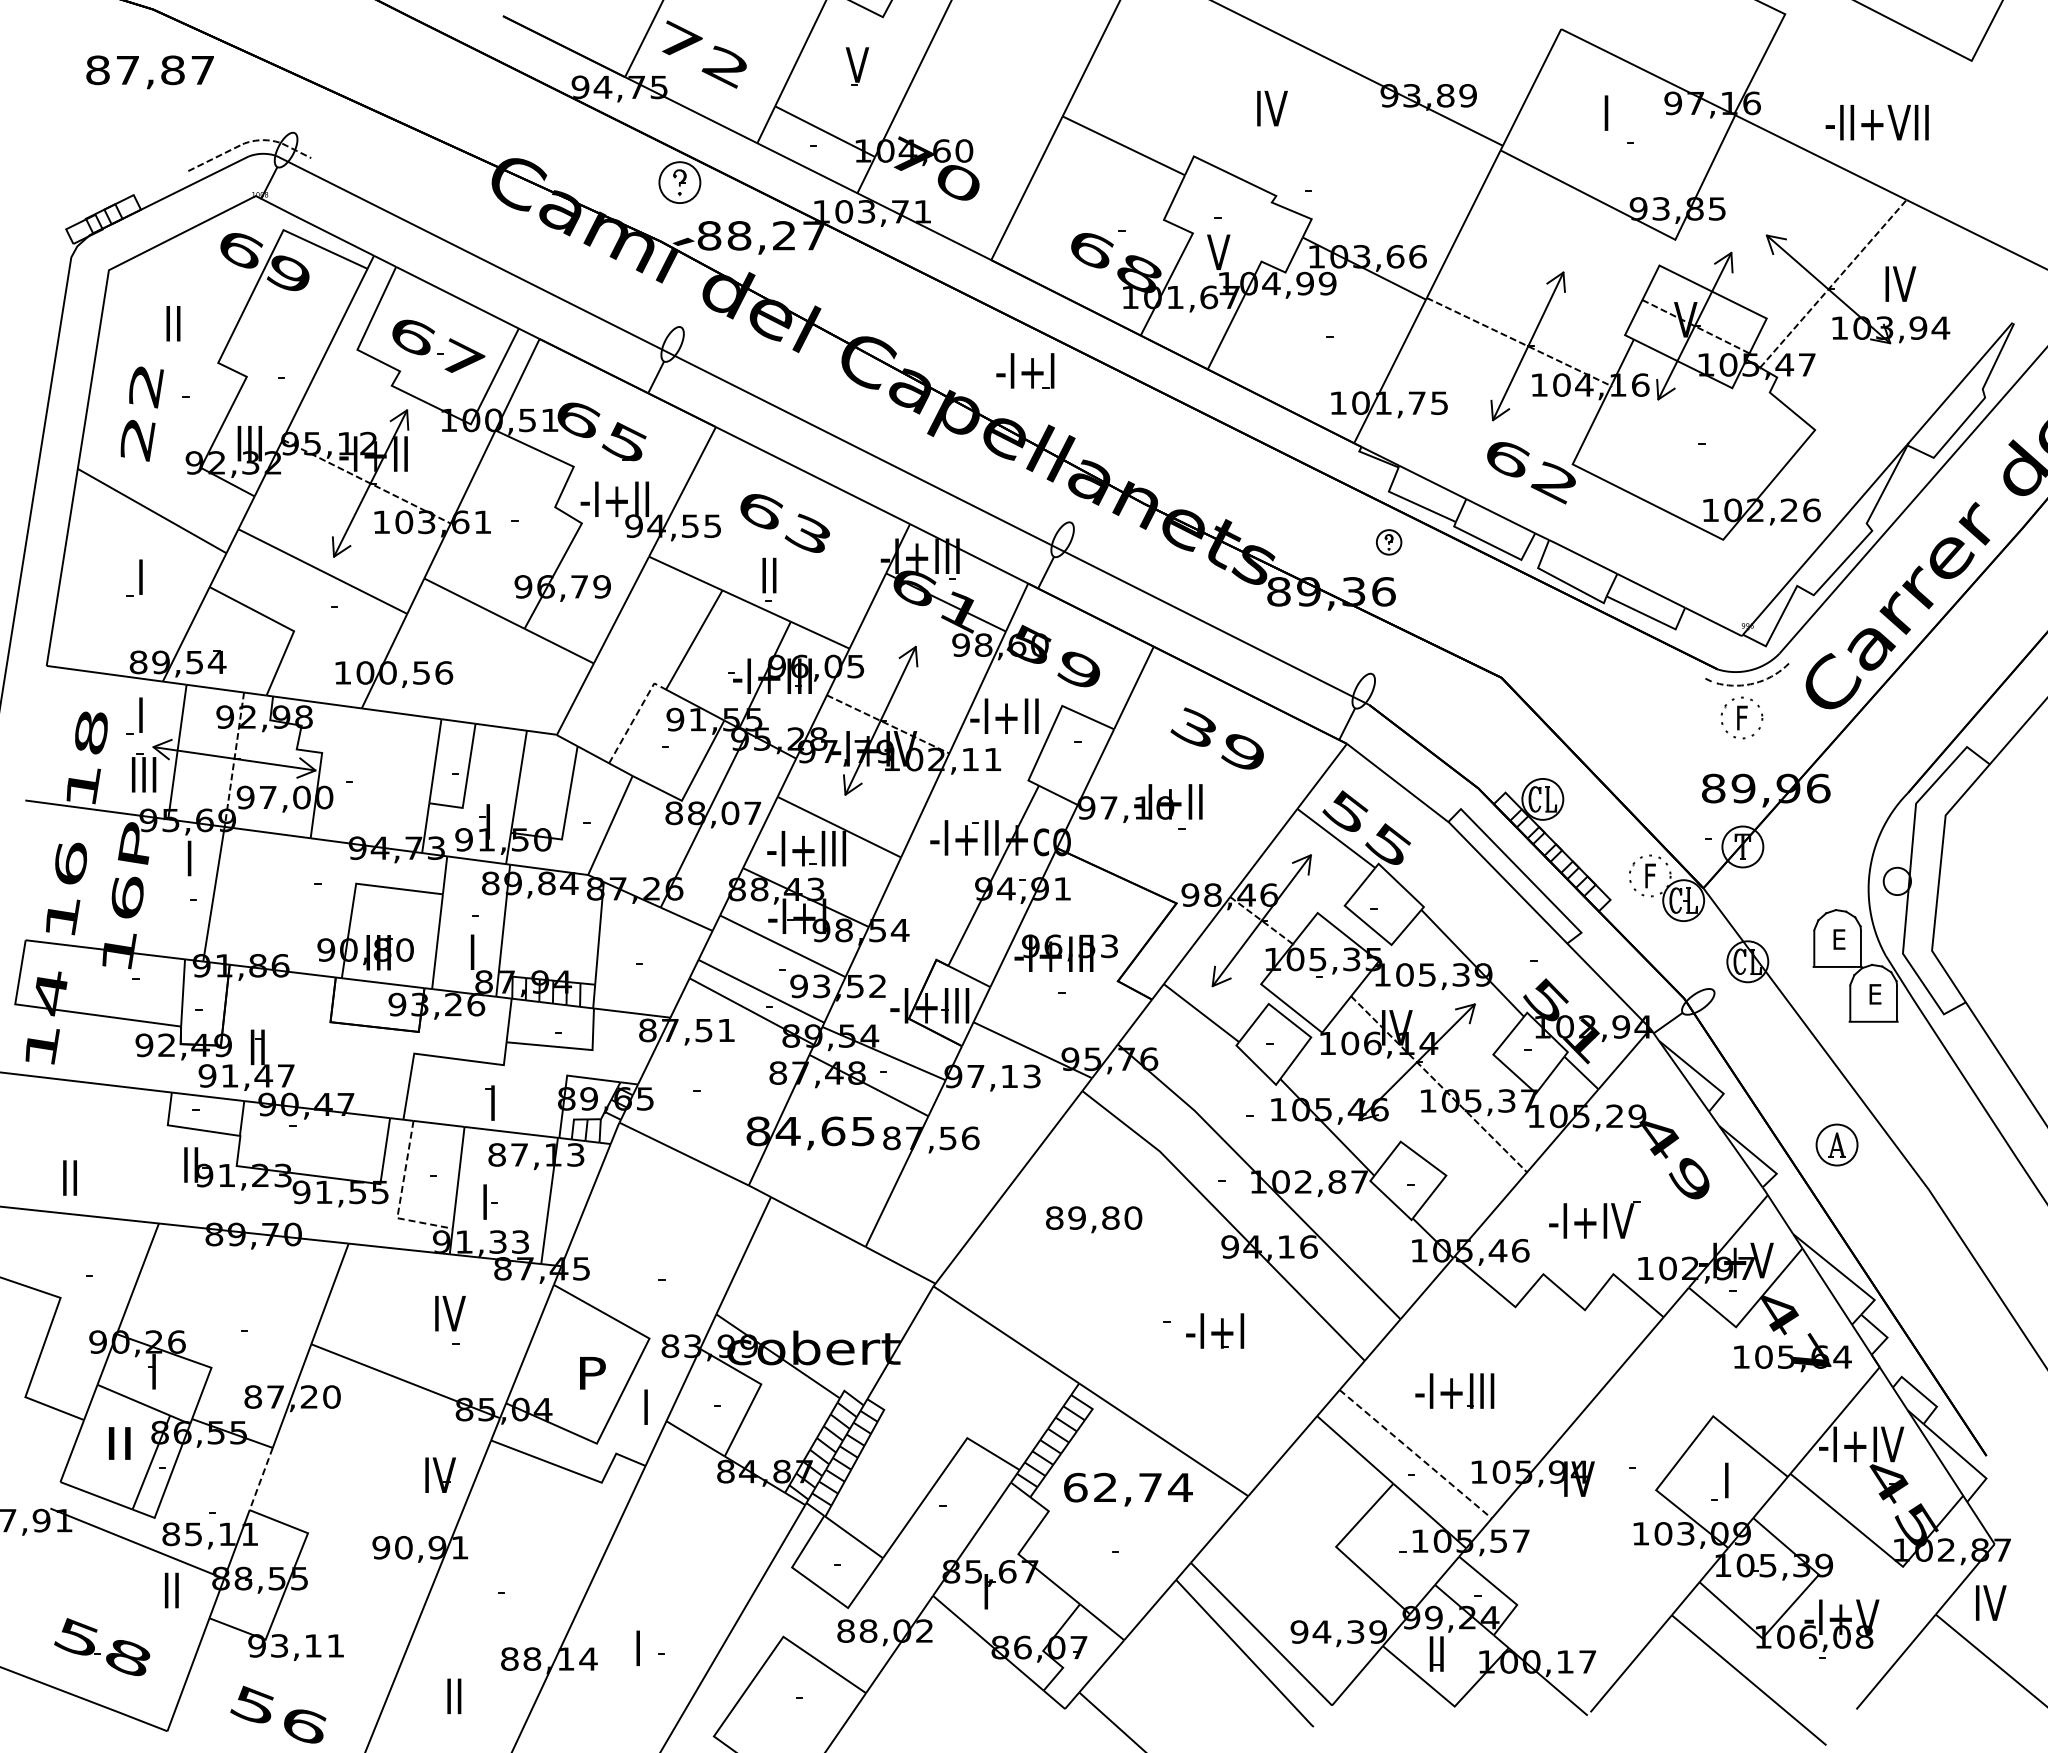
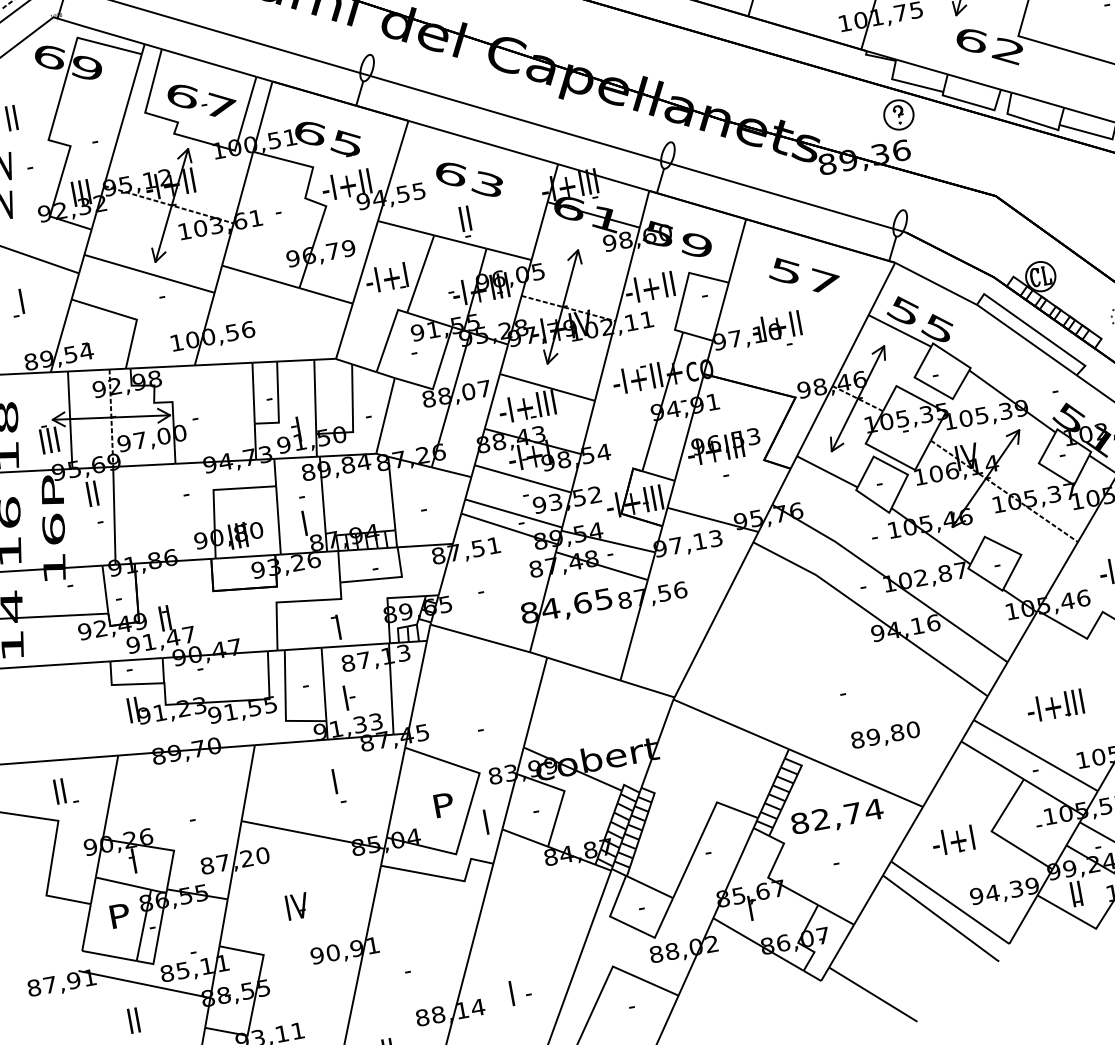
part: (1025, 370) -> (386, 277), moved
part: (1388, 542) -> (898, 115), size x1.67
part: (134, 715) -> (35, 399), removed
line: (635, 716) -> (389, 335), dashed -> solid
text: (1218, 738) -> (803, 275), 39 -> 57
text: (189, 858) -> (92, 493), I -> II
text: (69, 1177) -> (59, 791), moved
line: (400, 1198) -> (285, 706), dashed -> solid
text: (1094, 1219) -> (886, 735), moved
text: (450, 1313) -> (335, 781), IV -> I
part: (1215, 1330) -> (953, 840), moved
text: (121, 1443) -> (120, 915), II -> P
line: (1415, 1454) -> (1035, 755), dashed -> solid
part: (440, 1474) -> (297, 905), moved
line: (260, 1480) -> (223, 923), dashed -> solid
text: (1075, 1487) -> (799, 823), 62,74 -> 82,74
text: (171, 1590) -> (133, 1020), moved

